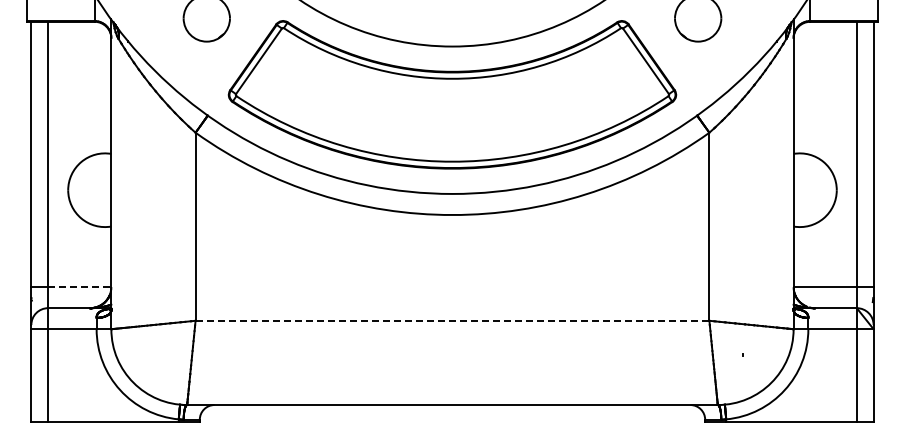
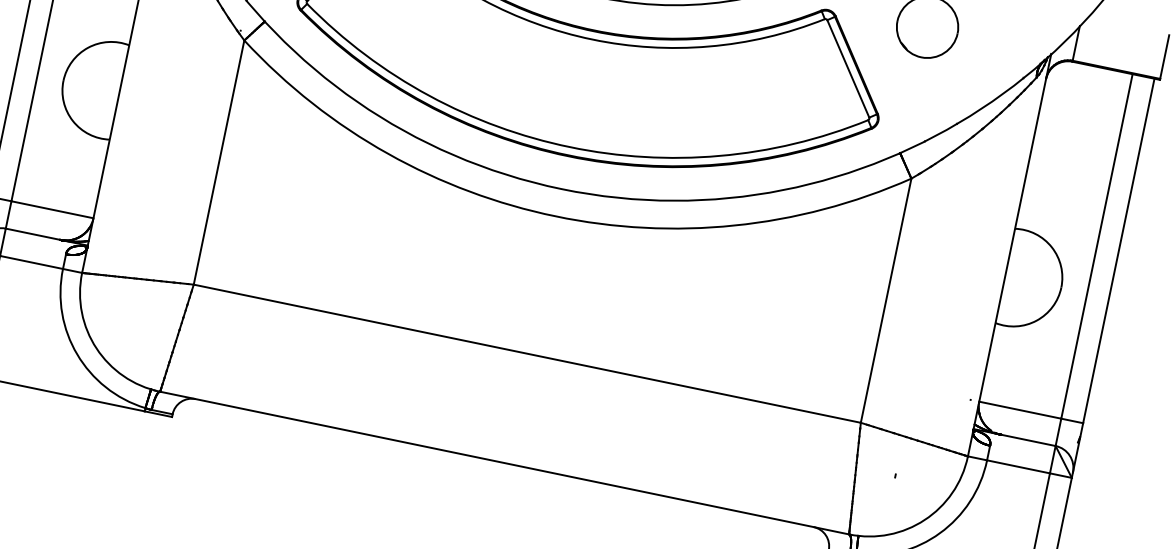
line: (79, 287) -> (51, 210), dashed -> solid
line: (452, 320) -> (527, 353), dashed -> solid

